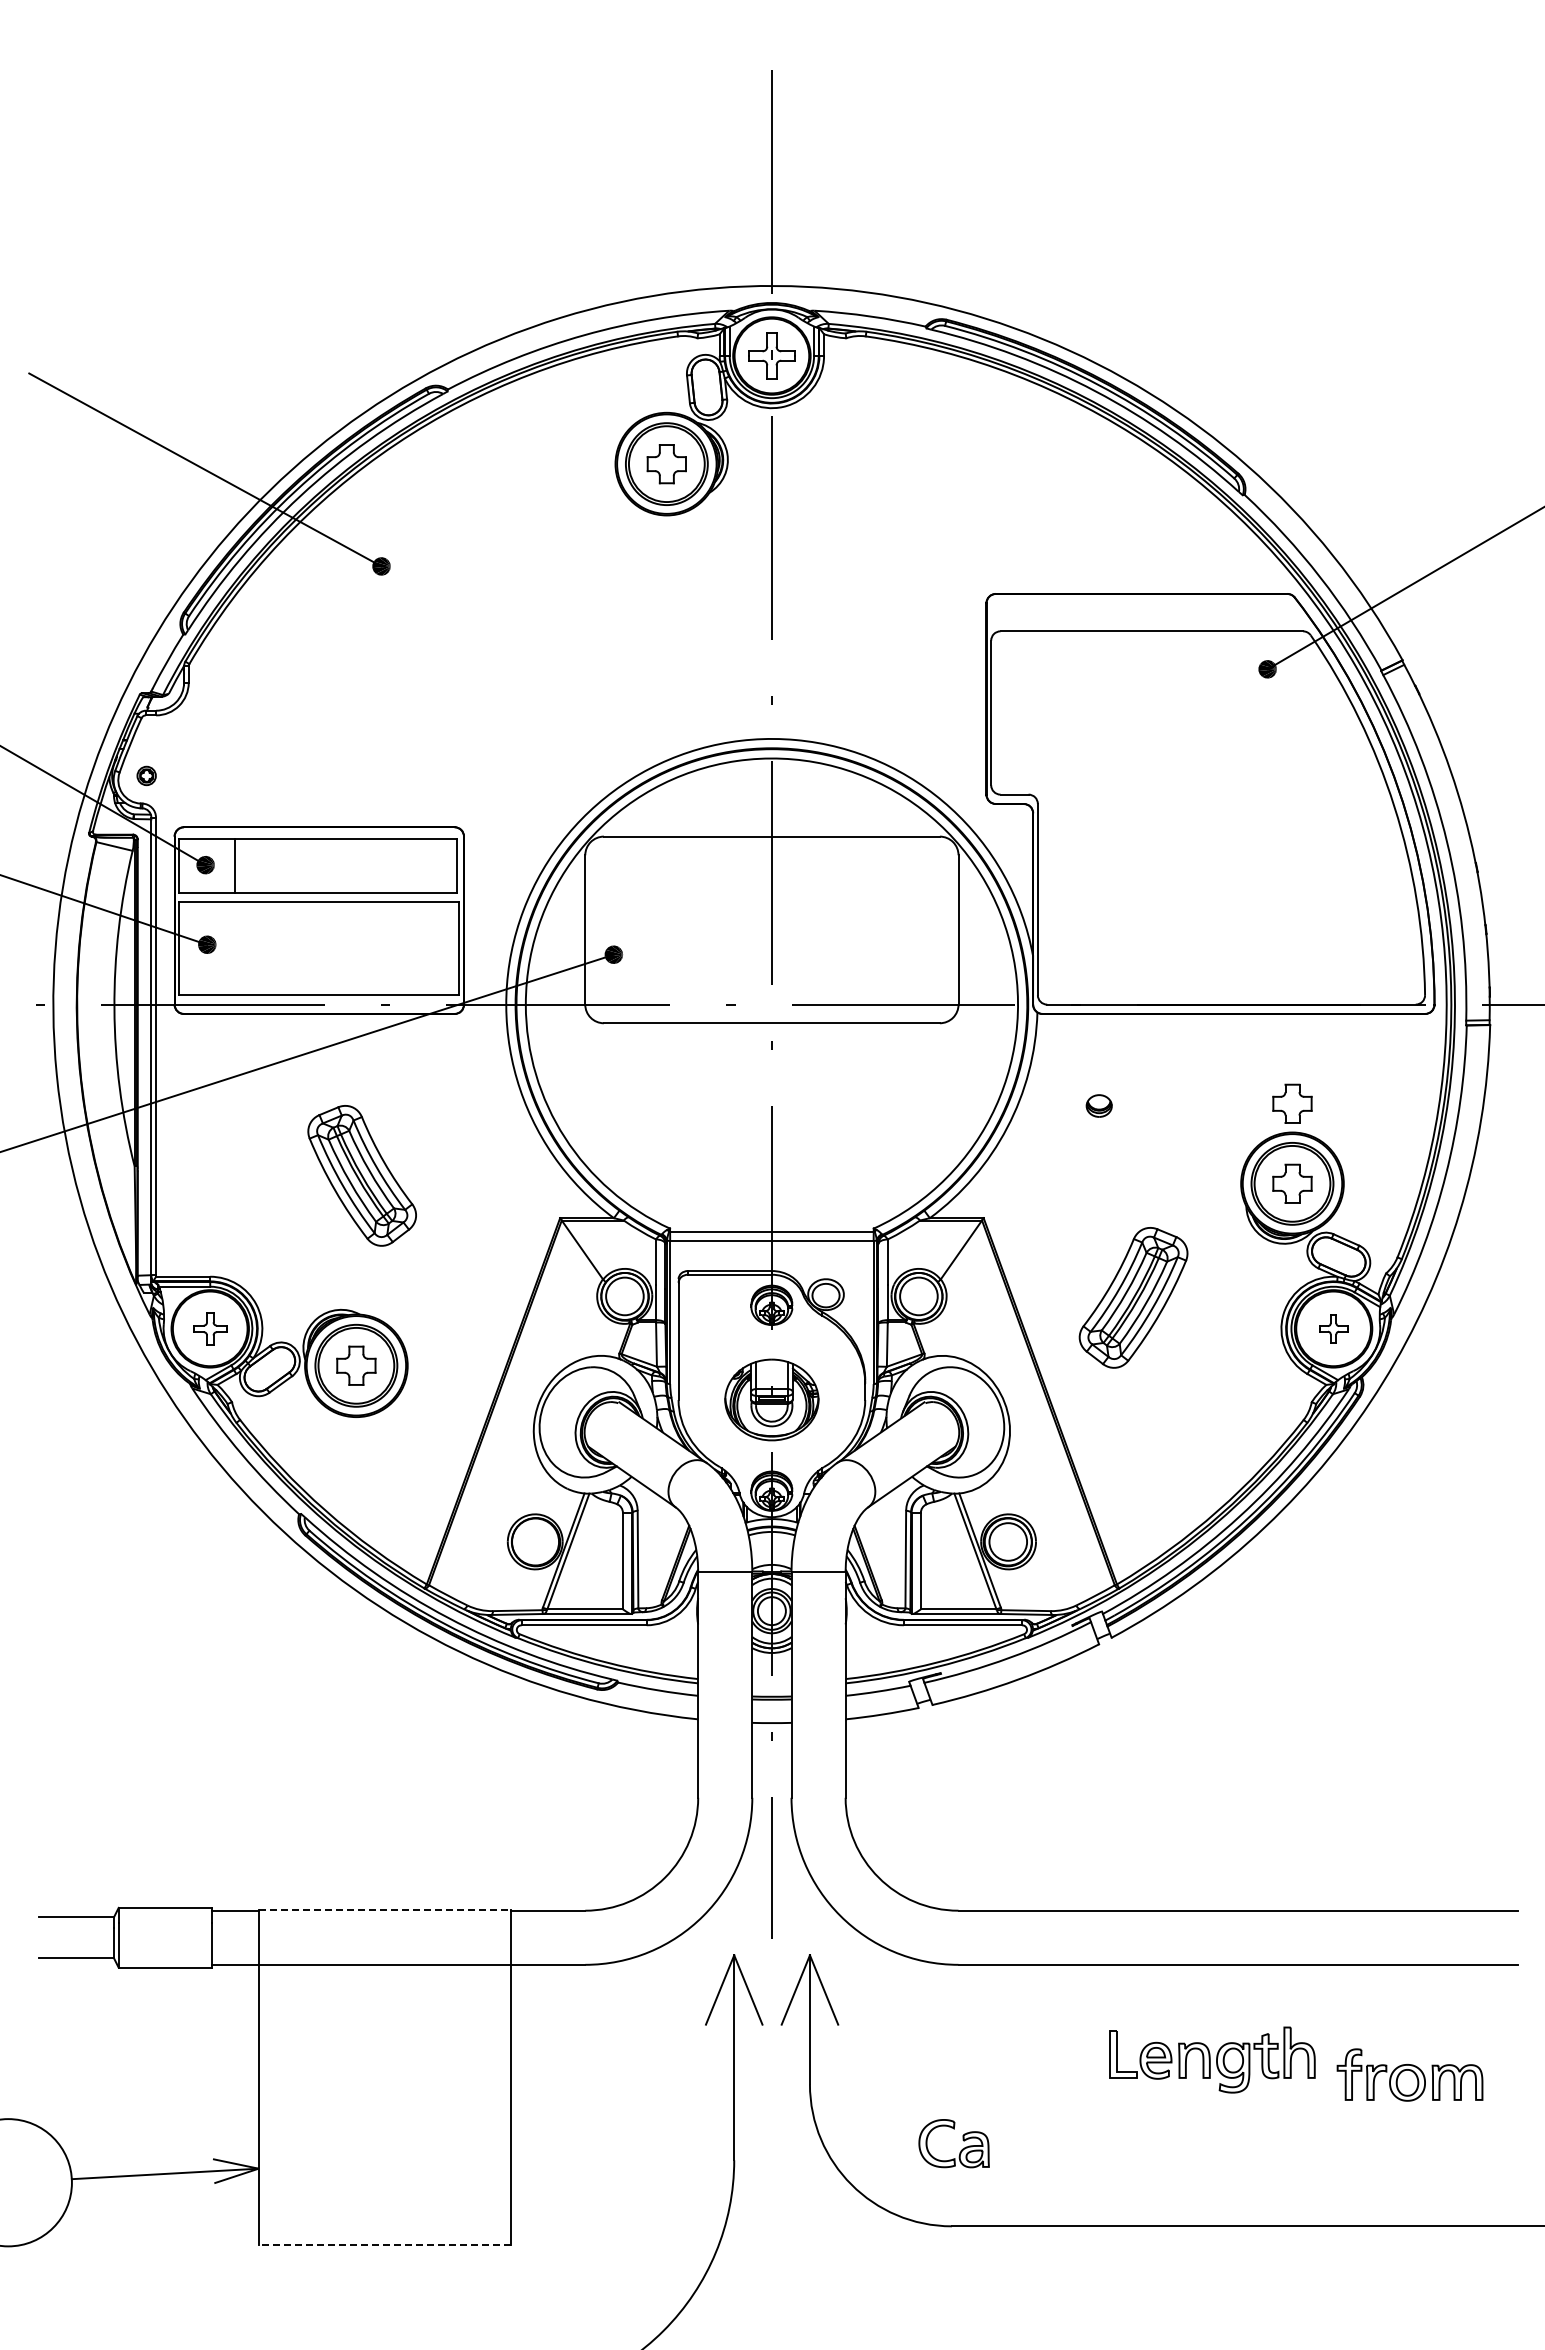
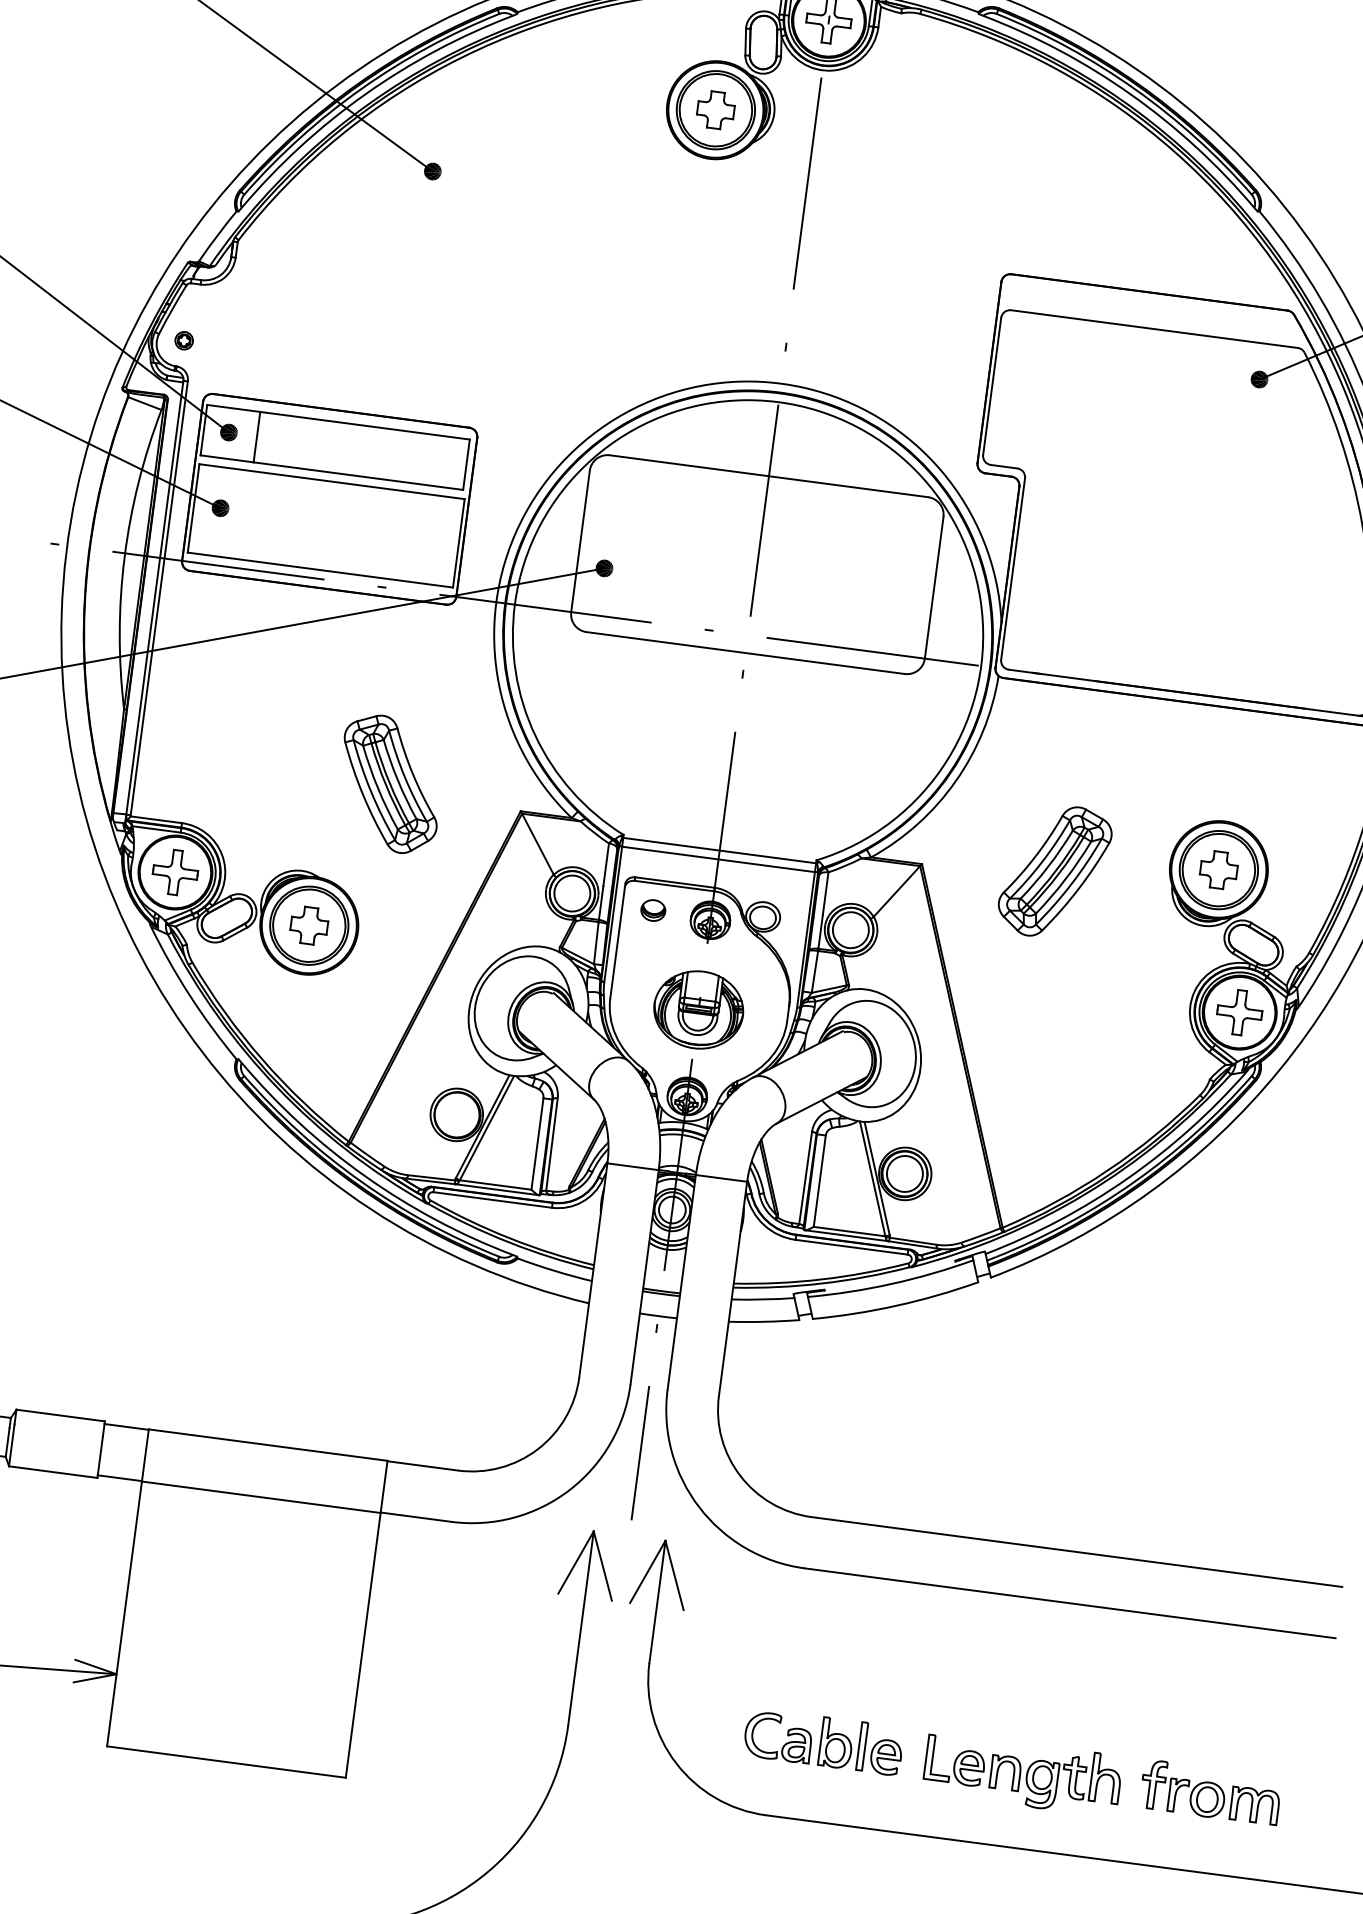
part: (1292, 1103) -> (1228, 794), removed
part: (1098, 1105) -> (652, 909), moved
part: (361, 1175) -> (389, 783), moved
part: (1133, 1297) -> (1054, 871), moved
part: (210, 1328) -> (175, 872), size x1.43
part: (1333, 1328) -> (1239, 1012), size x1.67
line: (384, 1910) -> (268, 1445), dashed -> solid
part: (1212, 2059) -> (1022, 1774), moved
part: (1409, 2074) -> (1210, 1792), moved
part: (1040, 2141) -> (860, 1746), added
line: (384, 2244) -> (226, 1761), dashed -> solid

